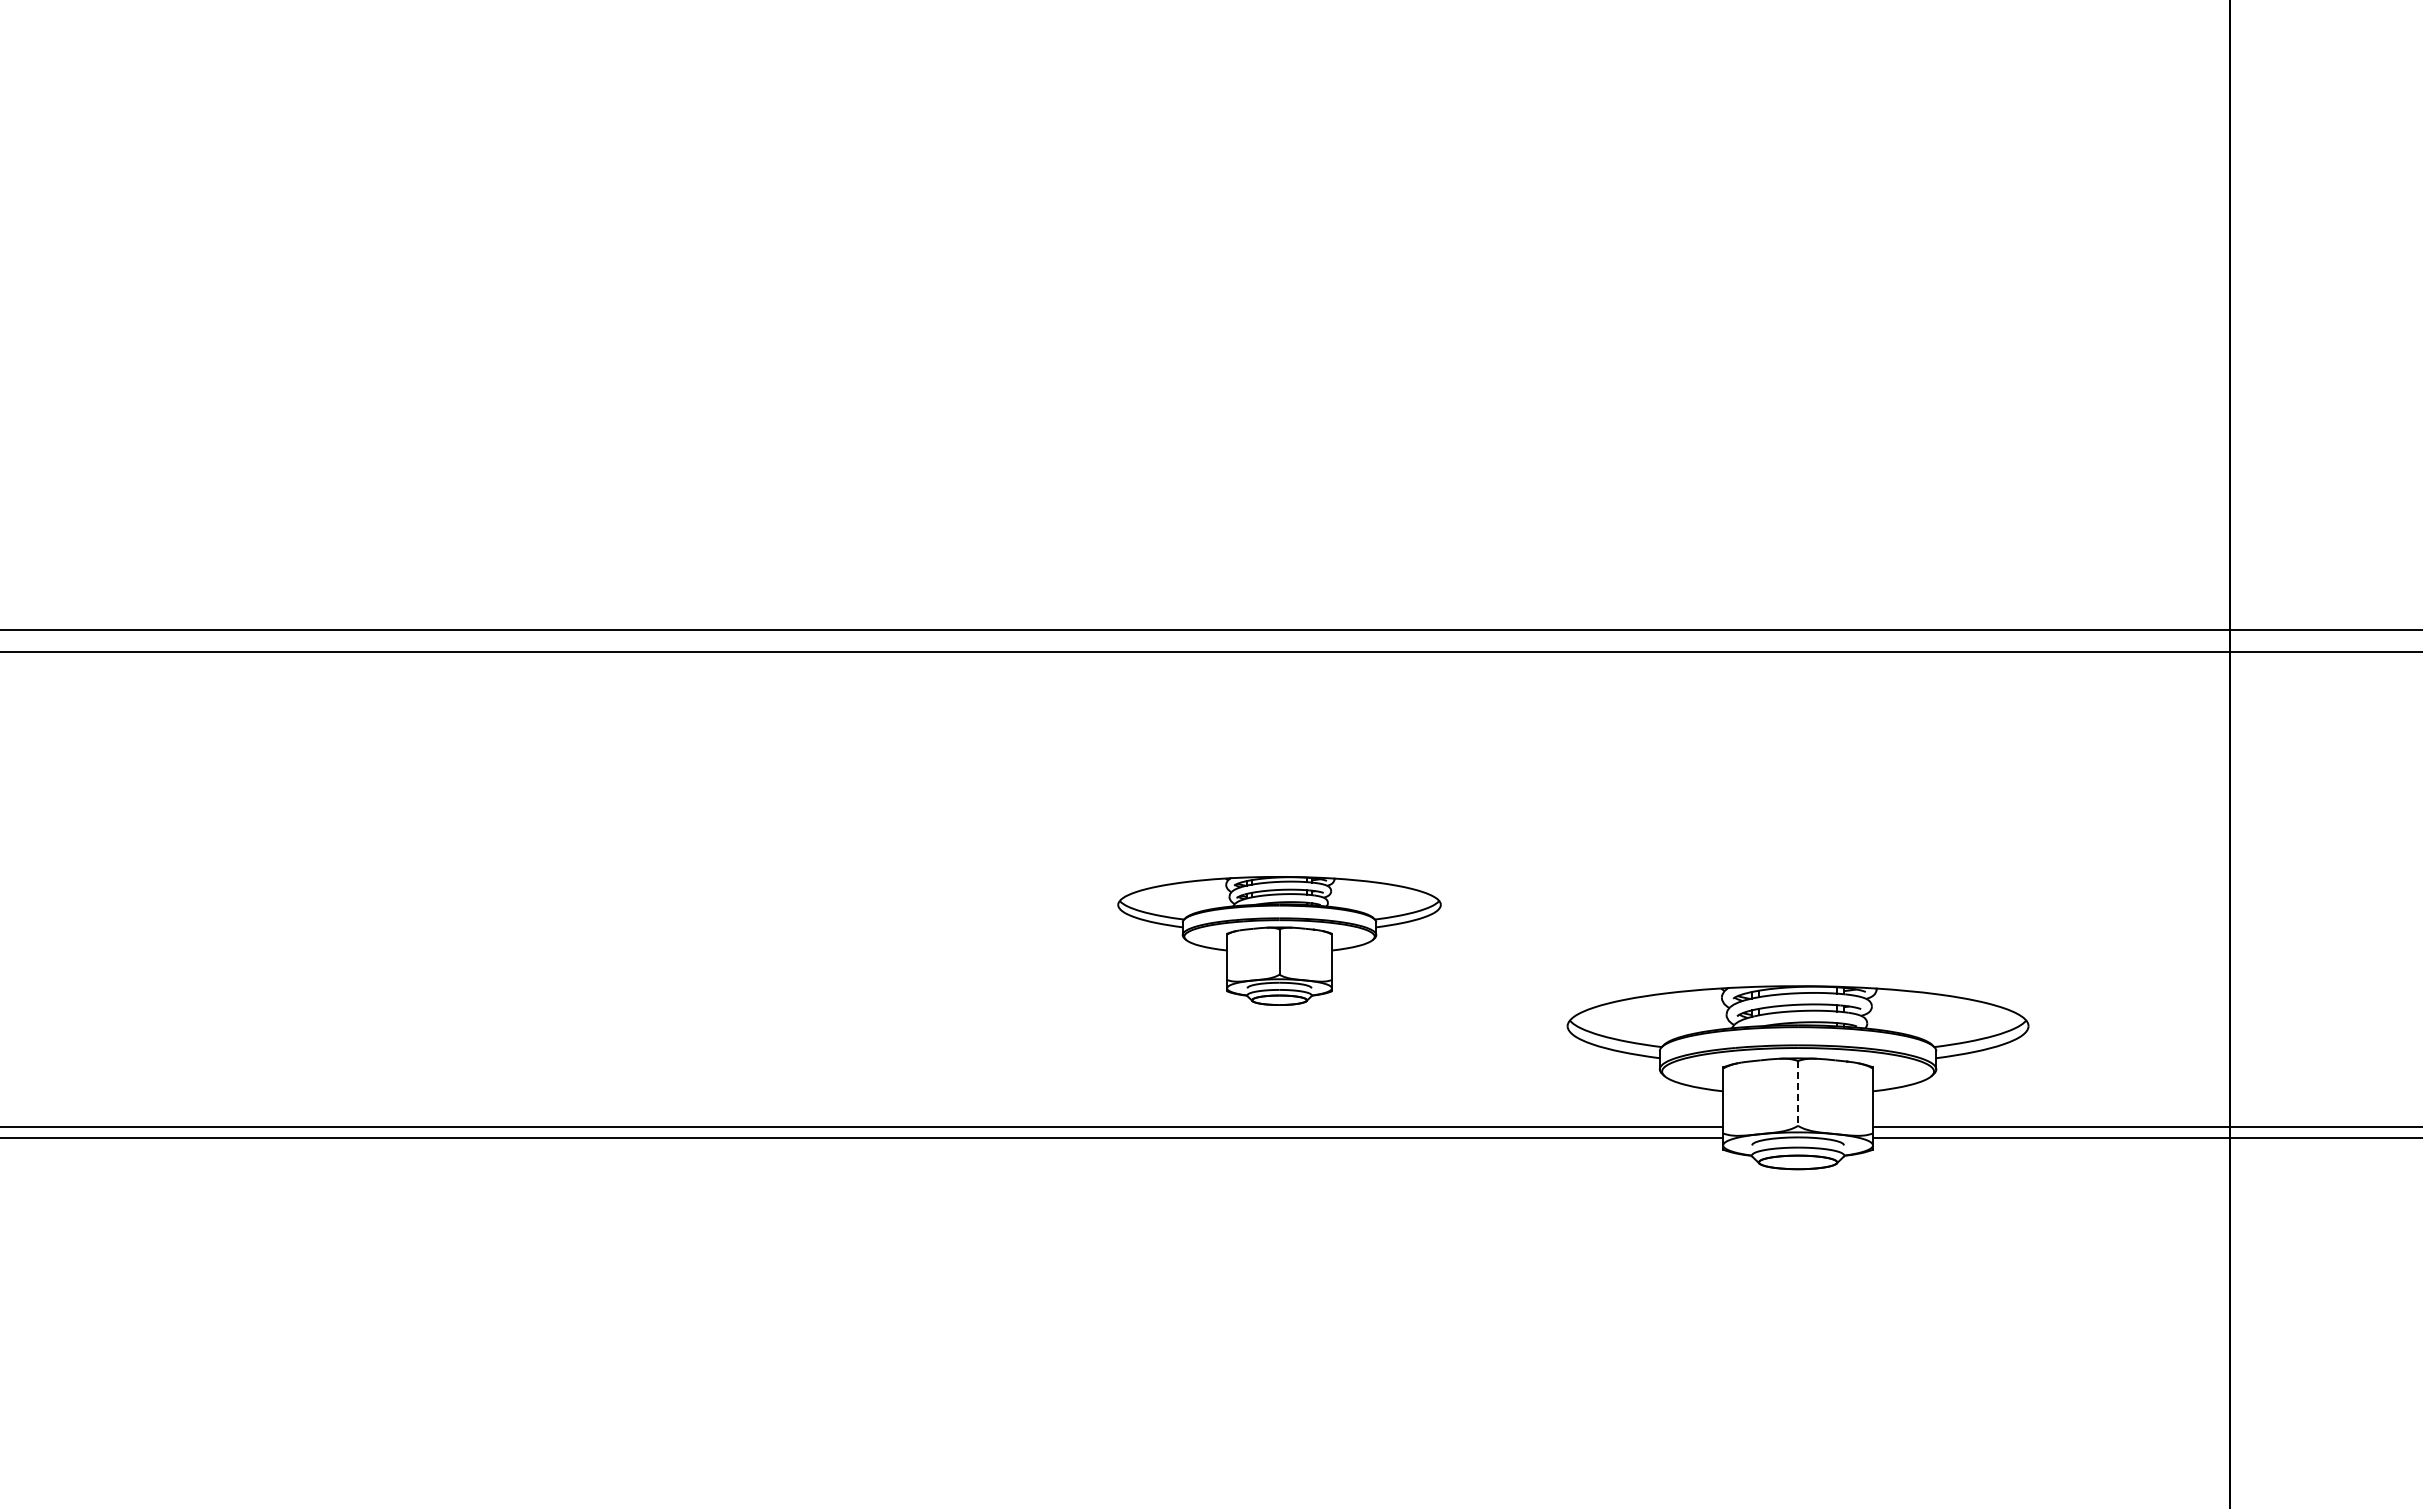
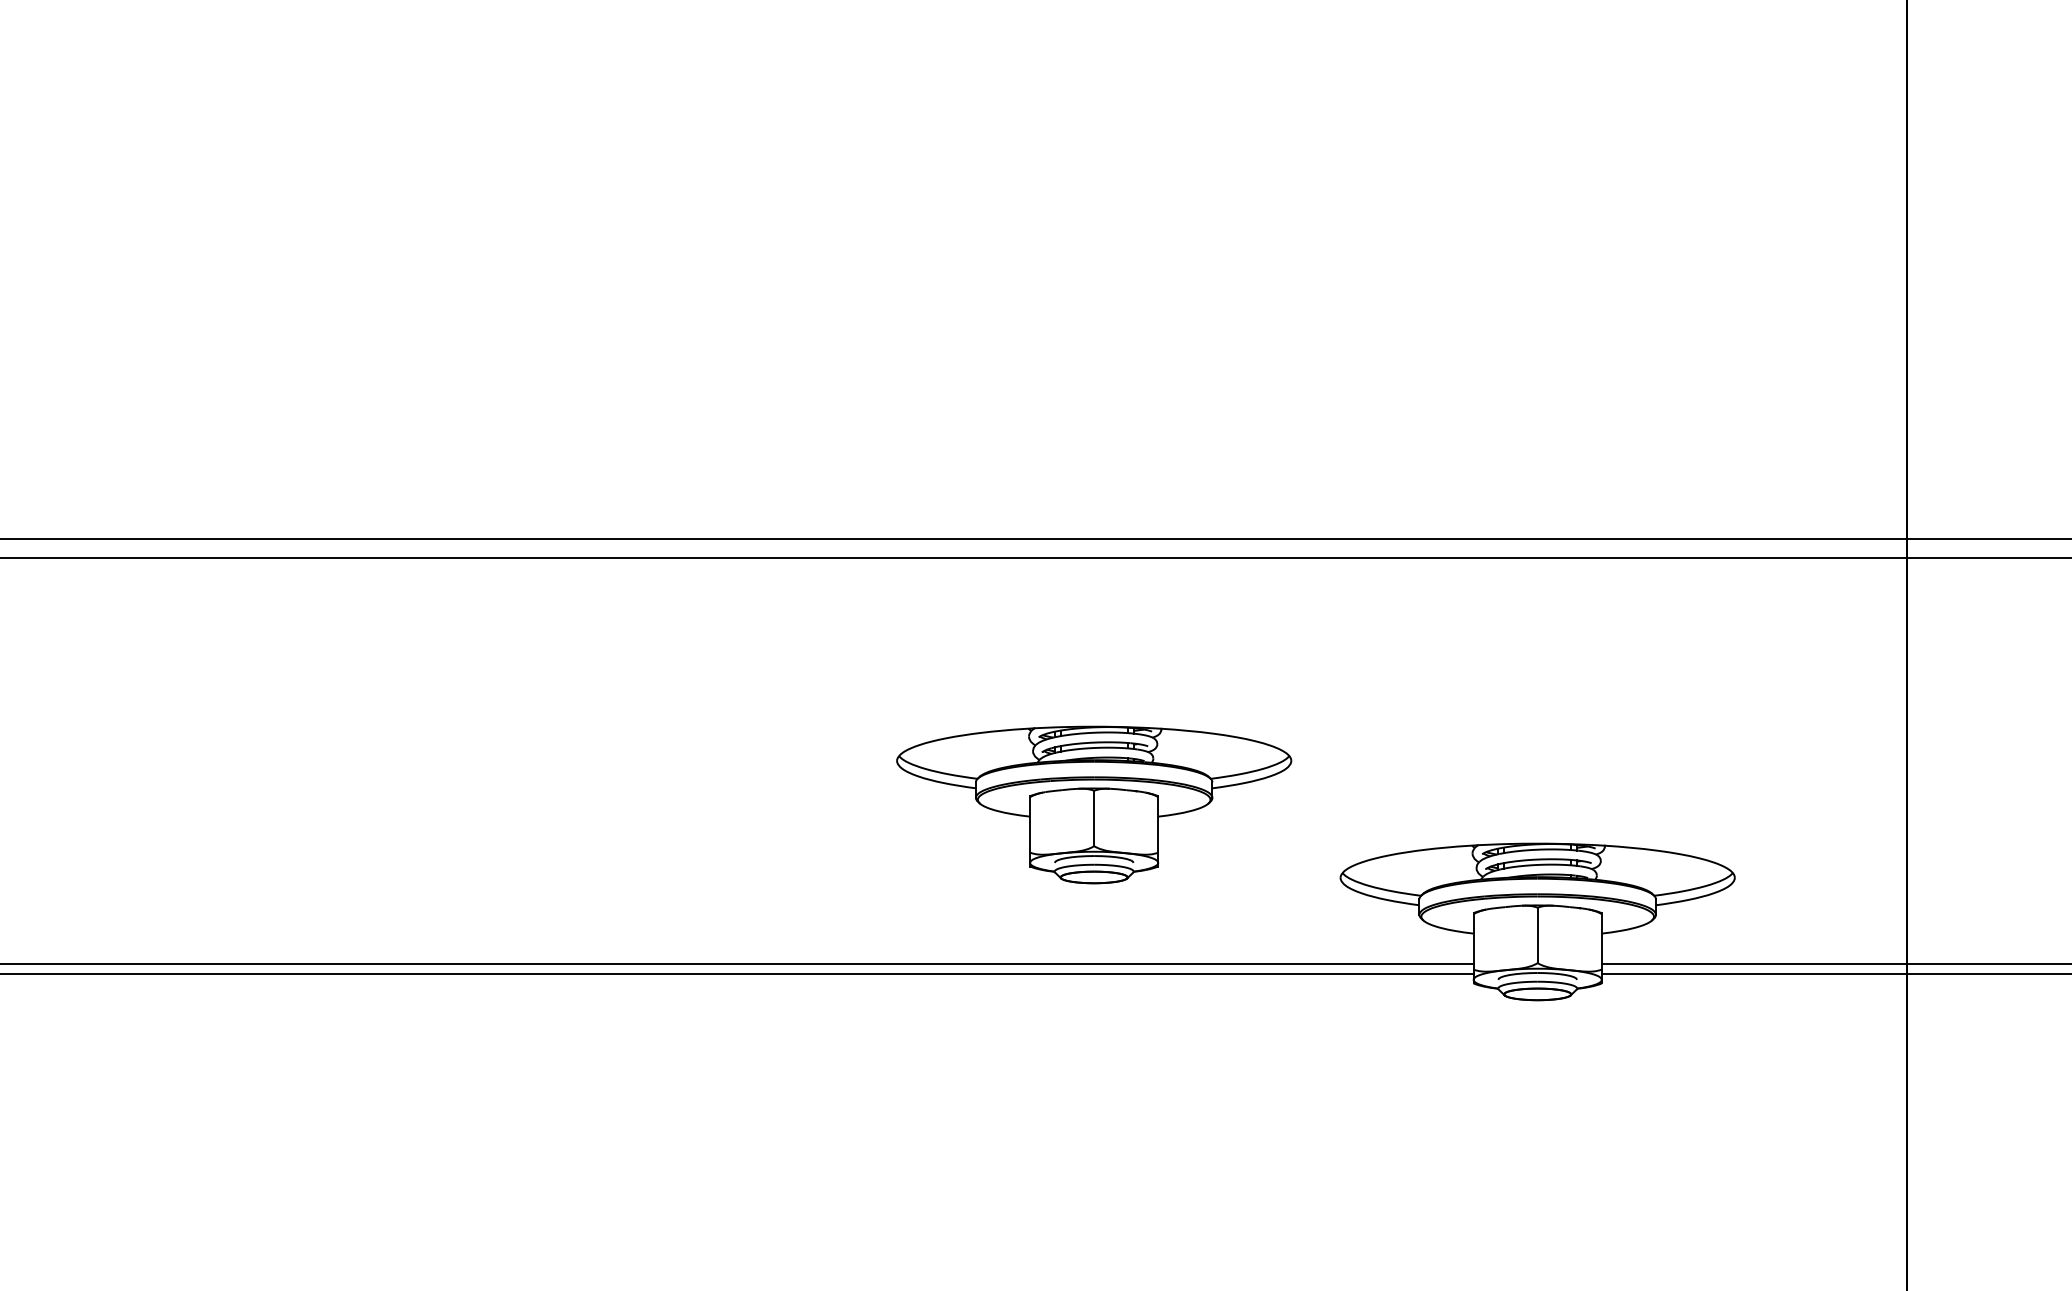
part: (1279, 940) -> (1094, 804), size x1.43
line: (1798, 1094) -> (1538, 936), dashed -> solid

